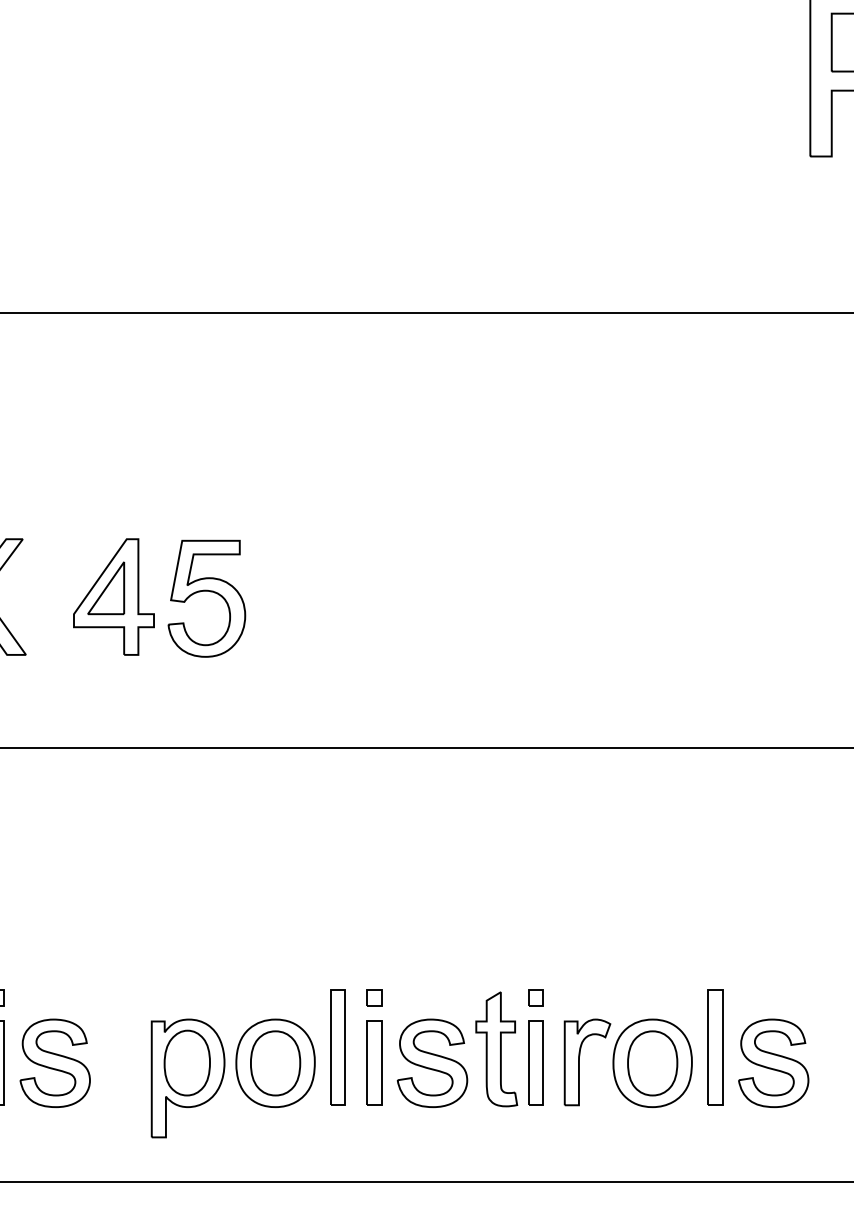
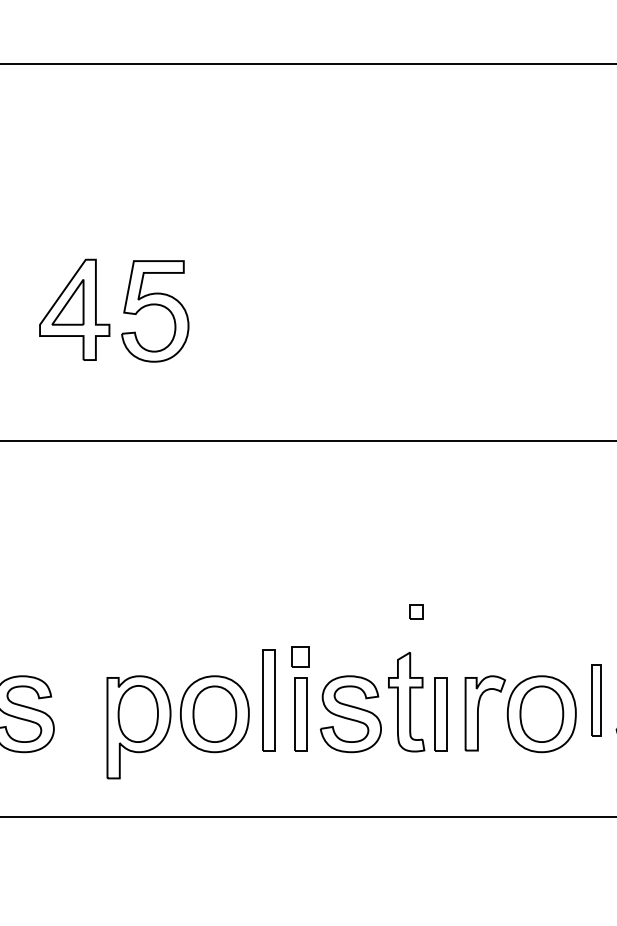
part: (374, 997) -> (300, 657), size x1.4
part: (535, 997) -> (415, 612), moved
part: (715, 1047) -> (596, 700), size x0.7

